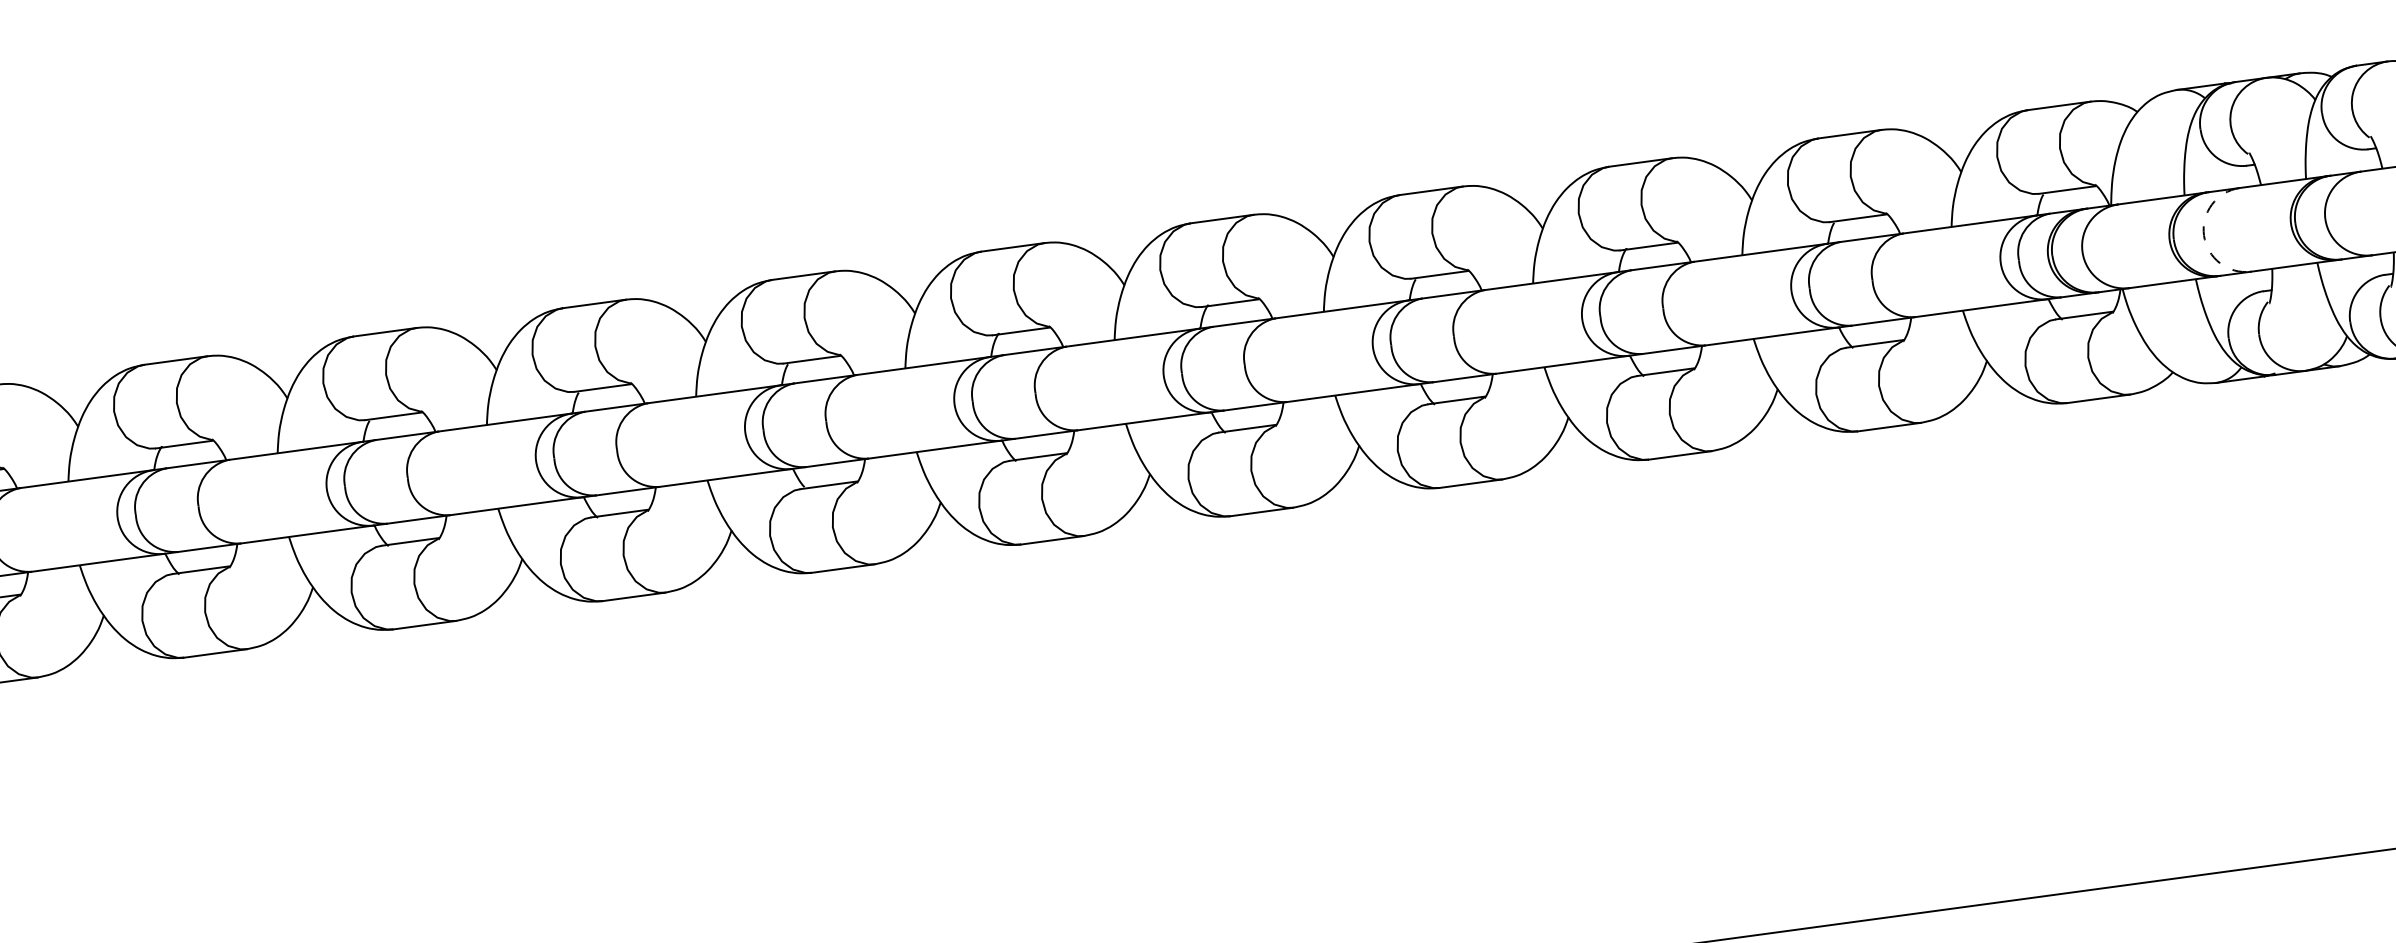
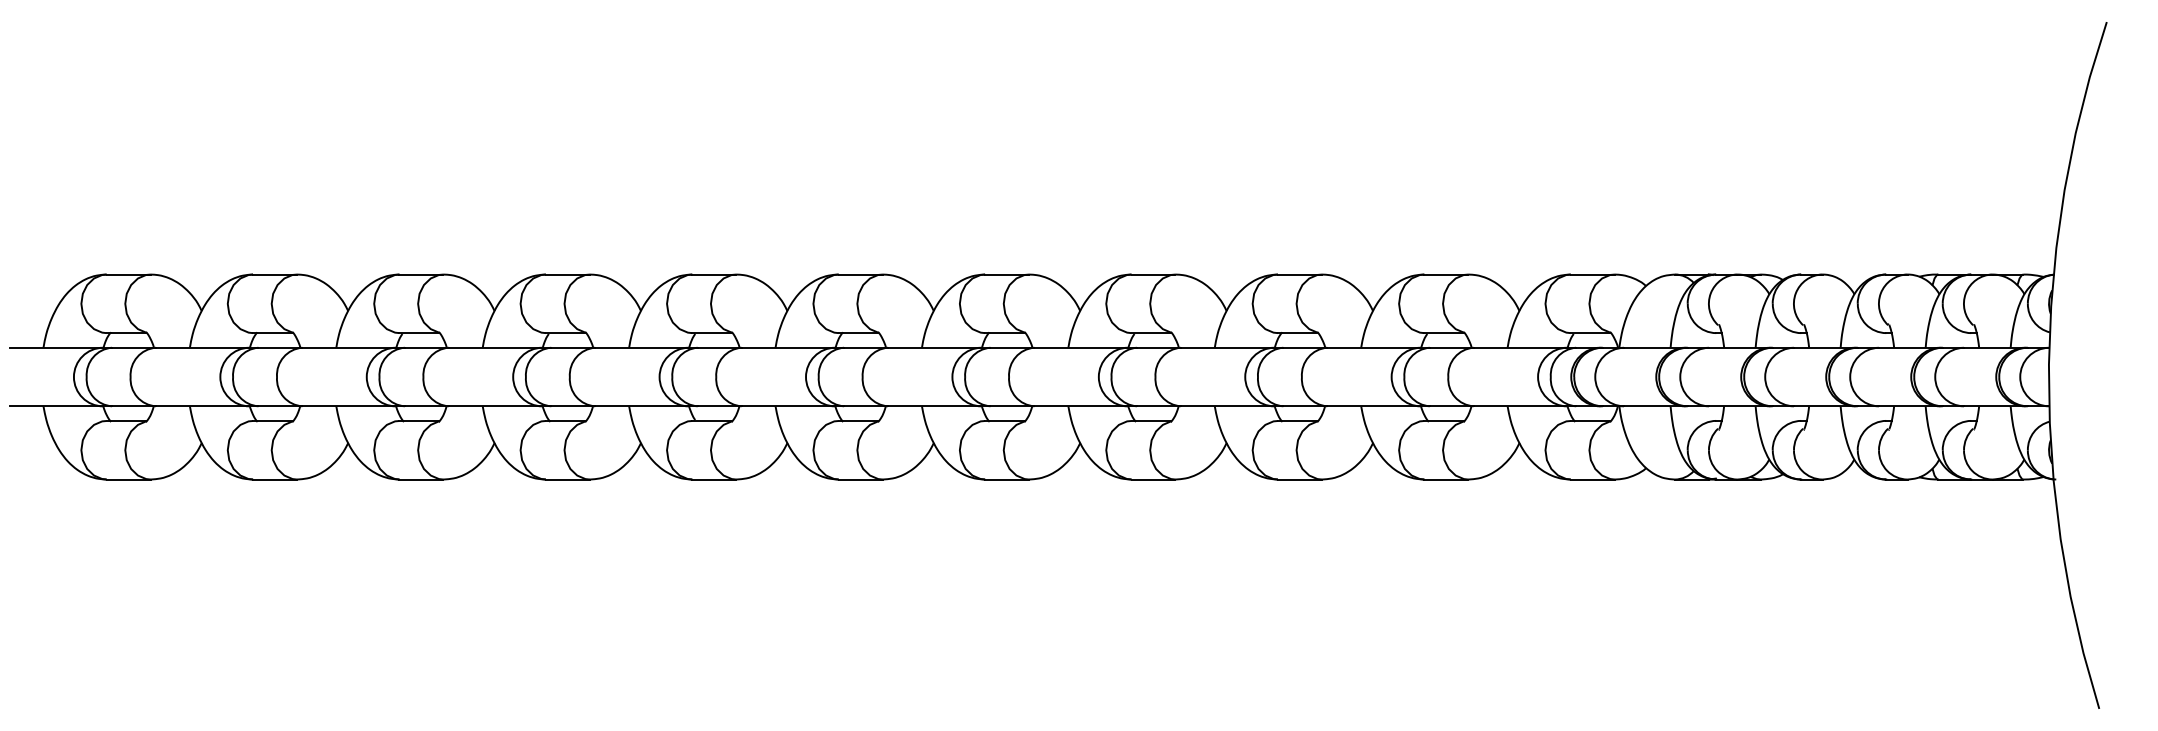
arc: (2204, 236) -> (1680, 377), dashed -> solid

